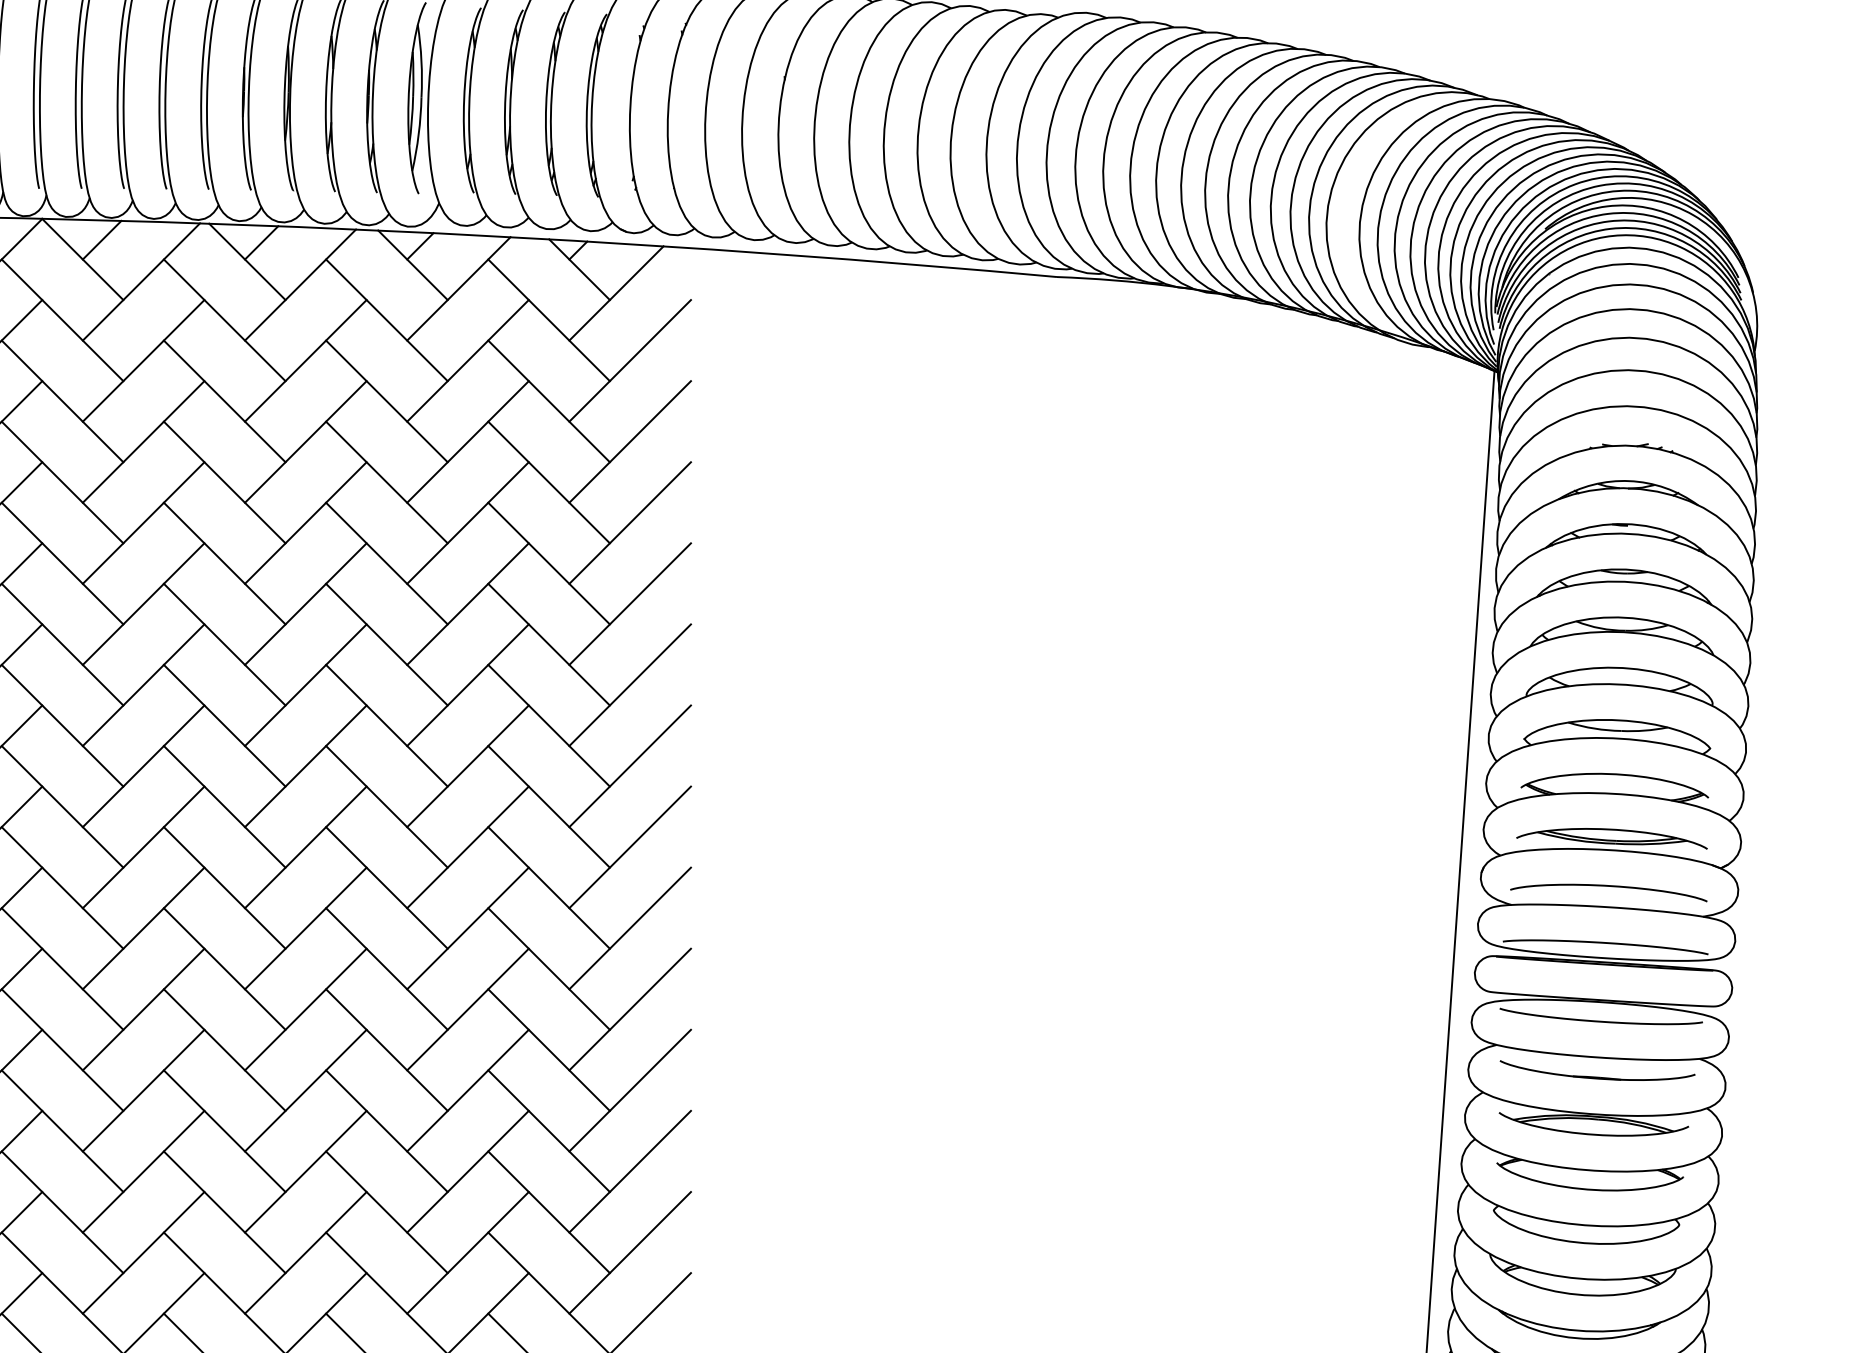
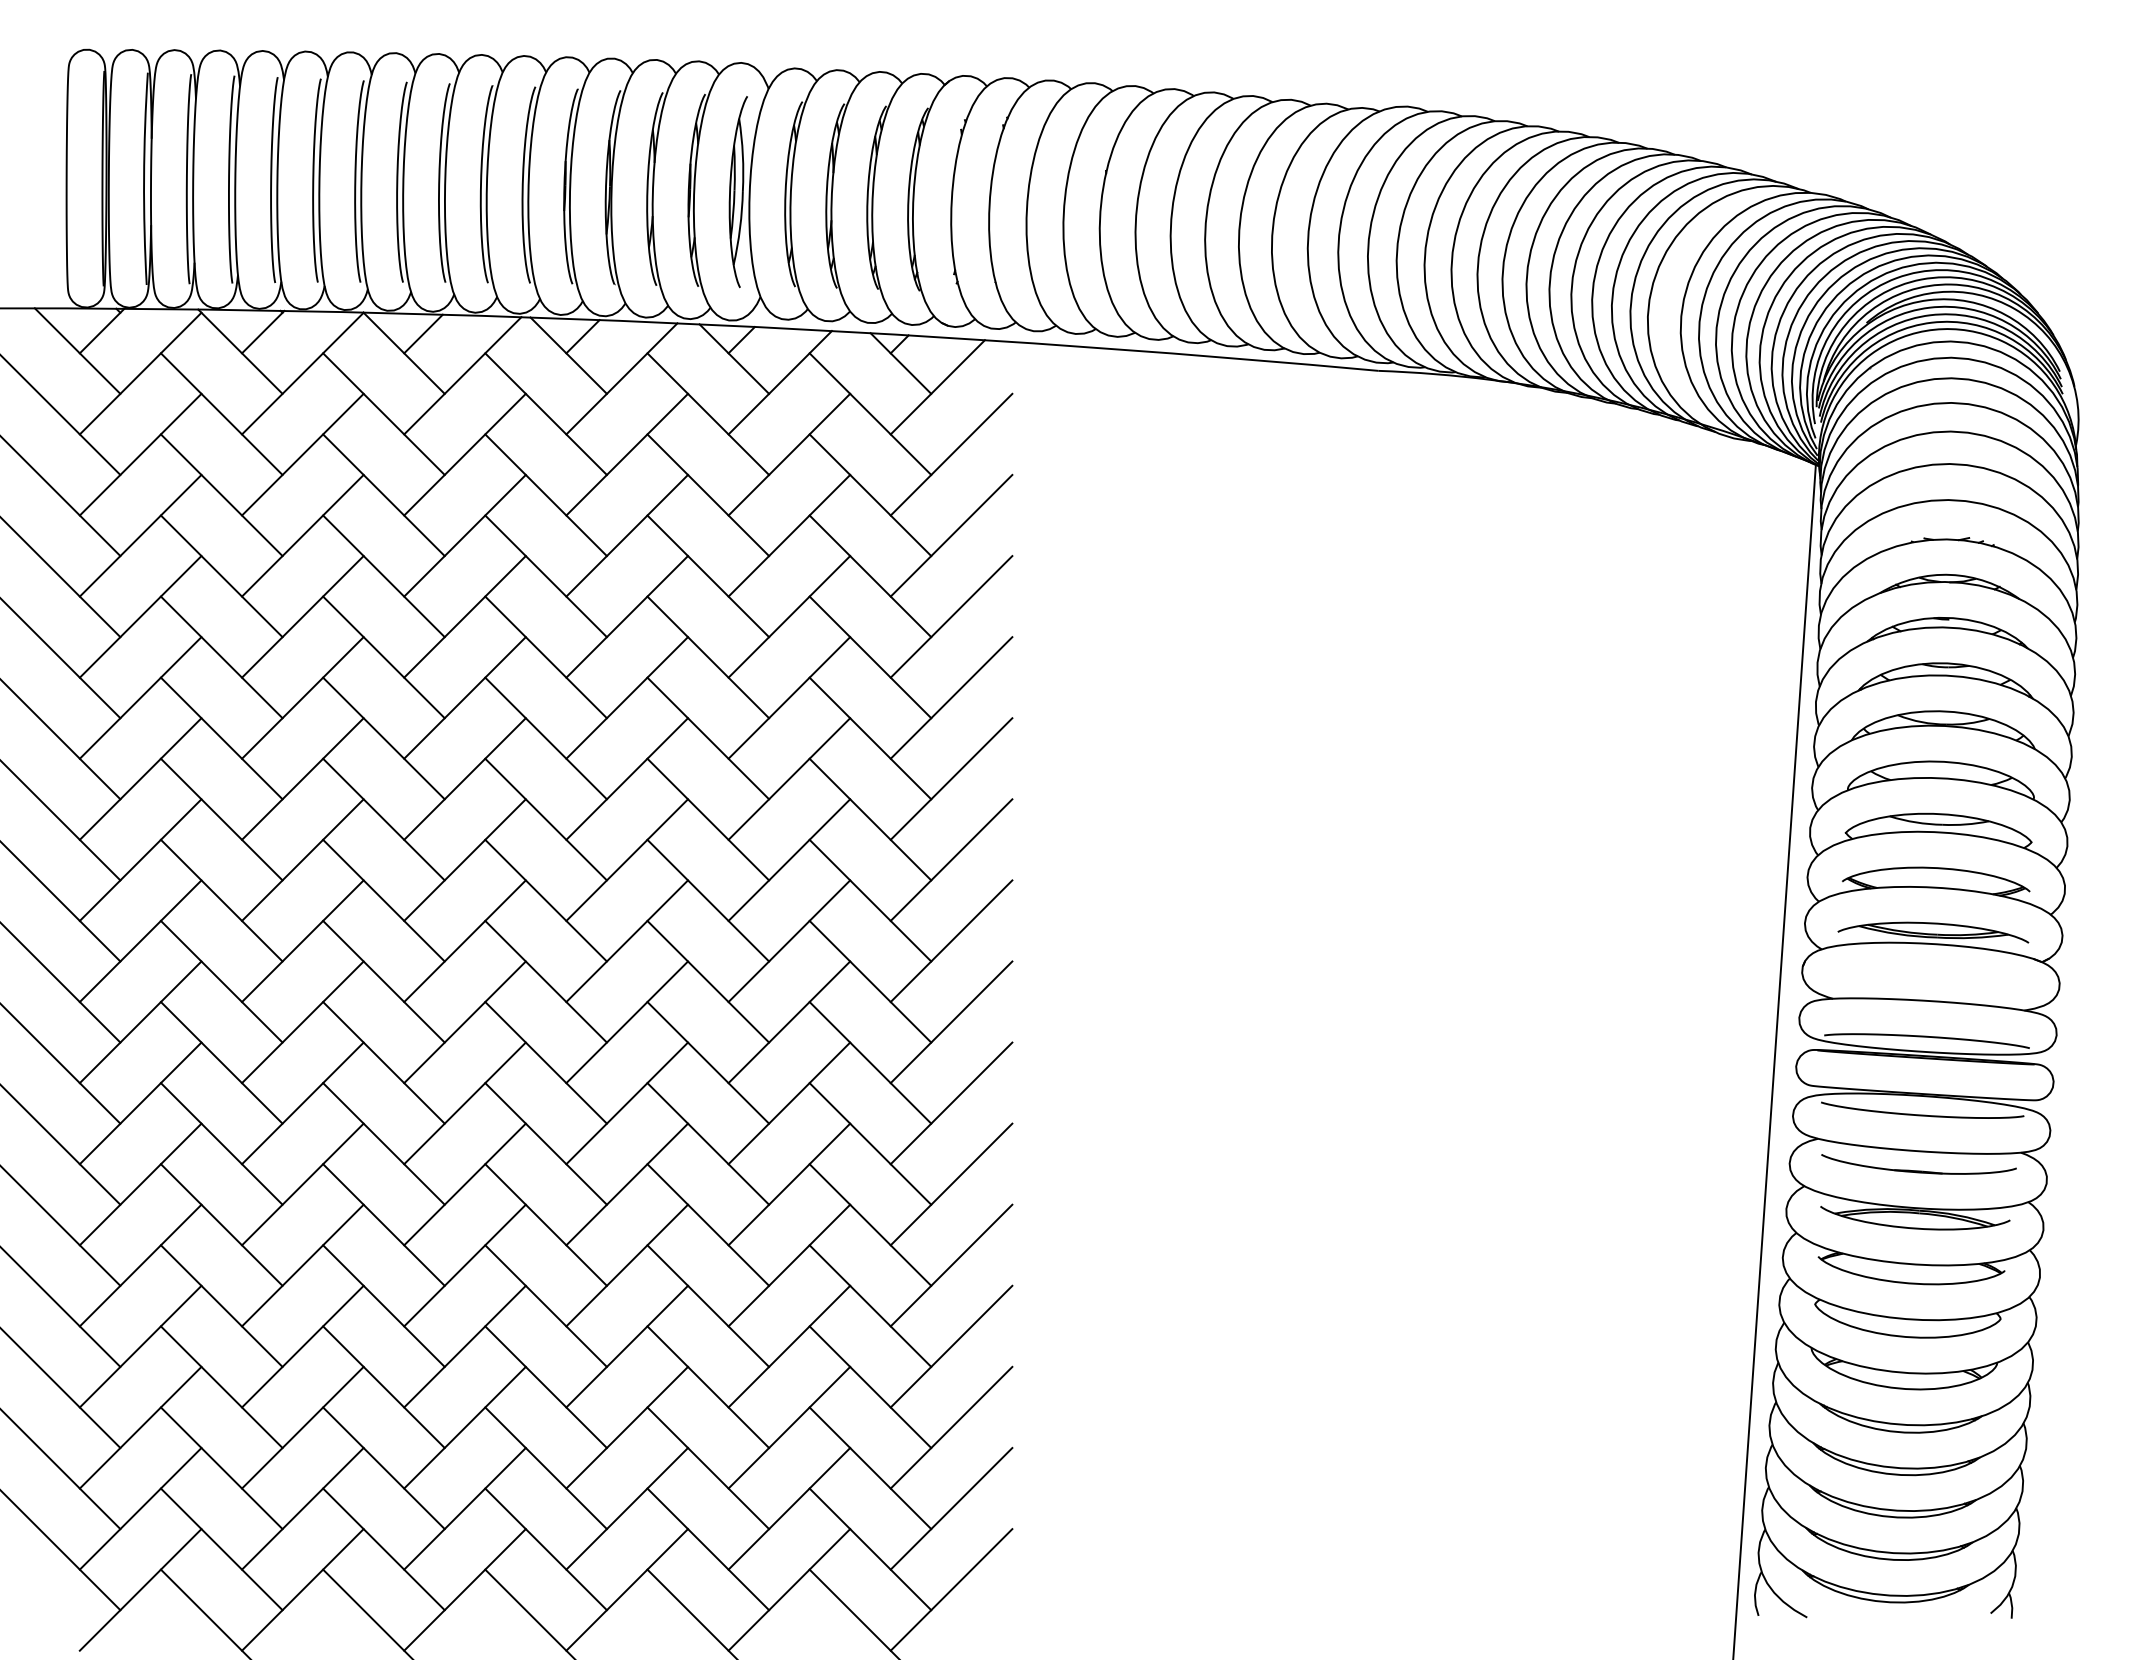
curve: (1608, 886) -> (1929, 980), removed

